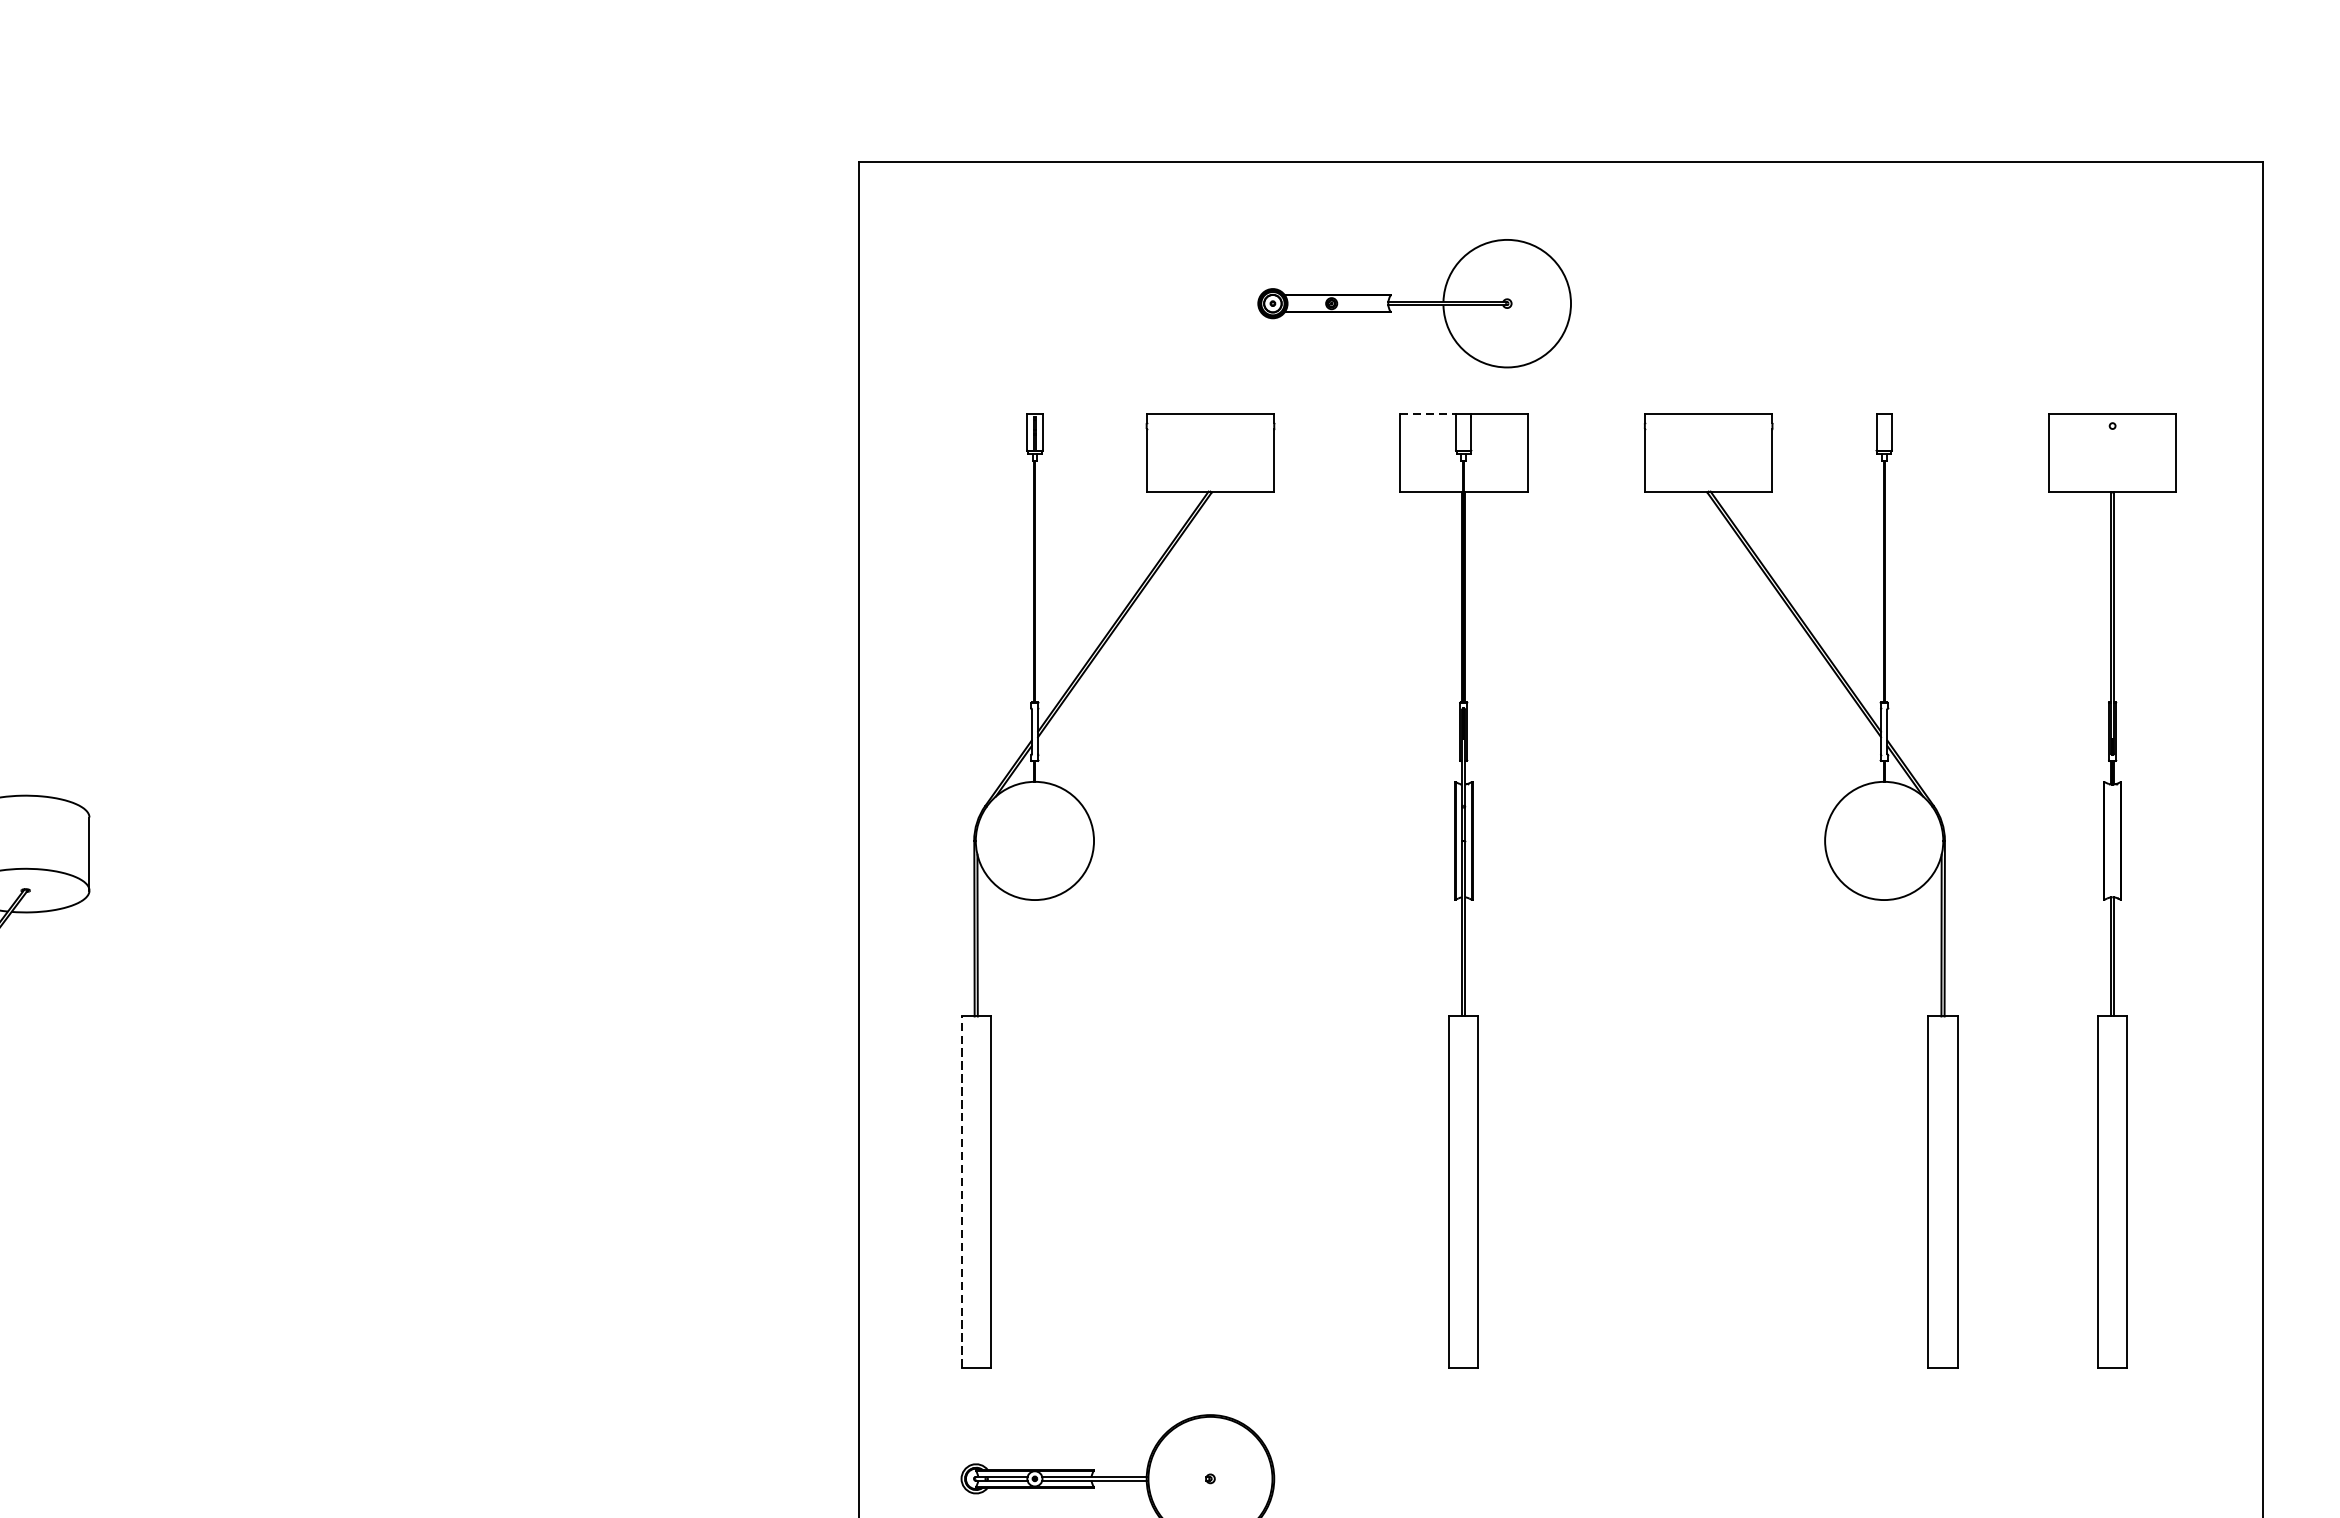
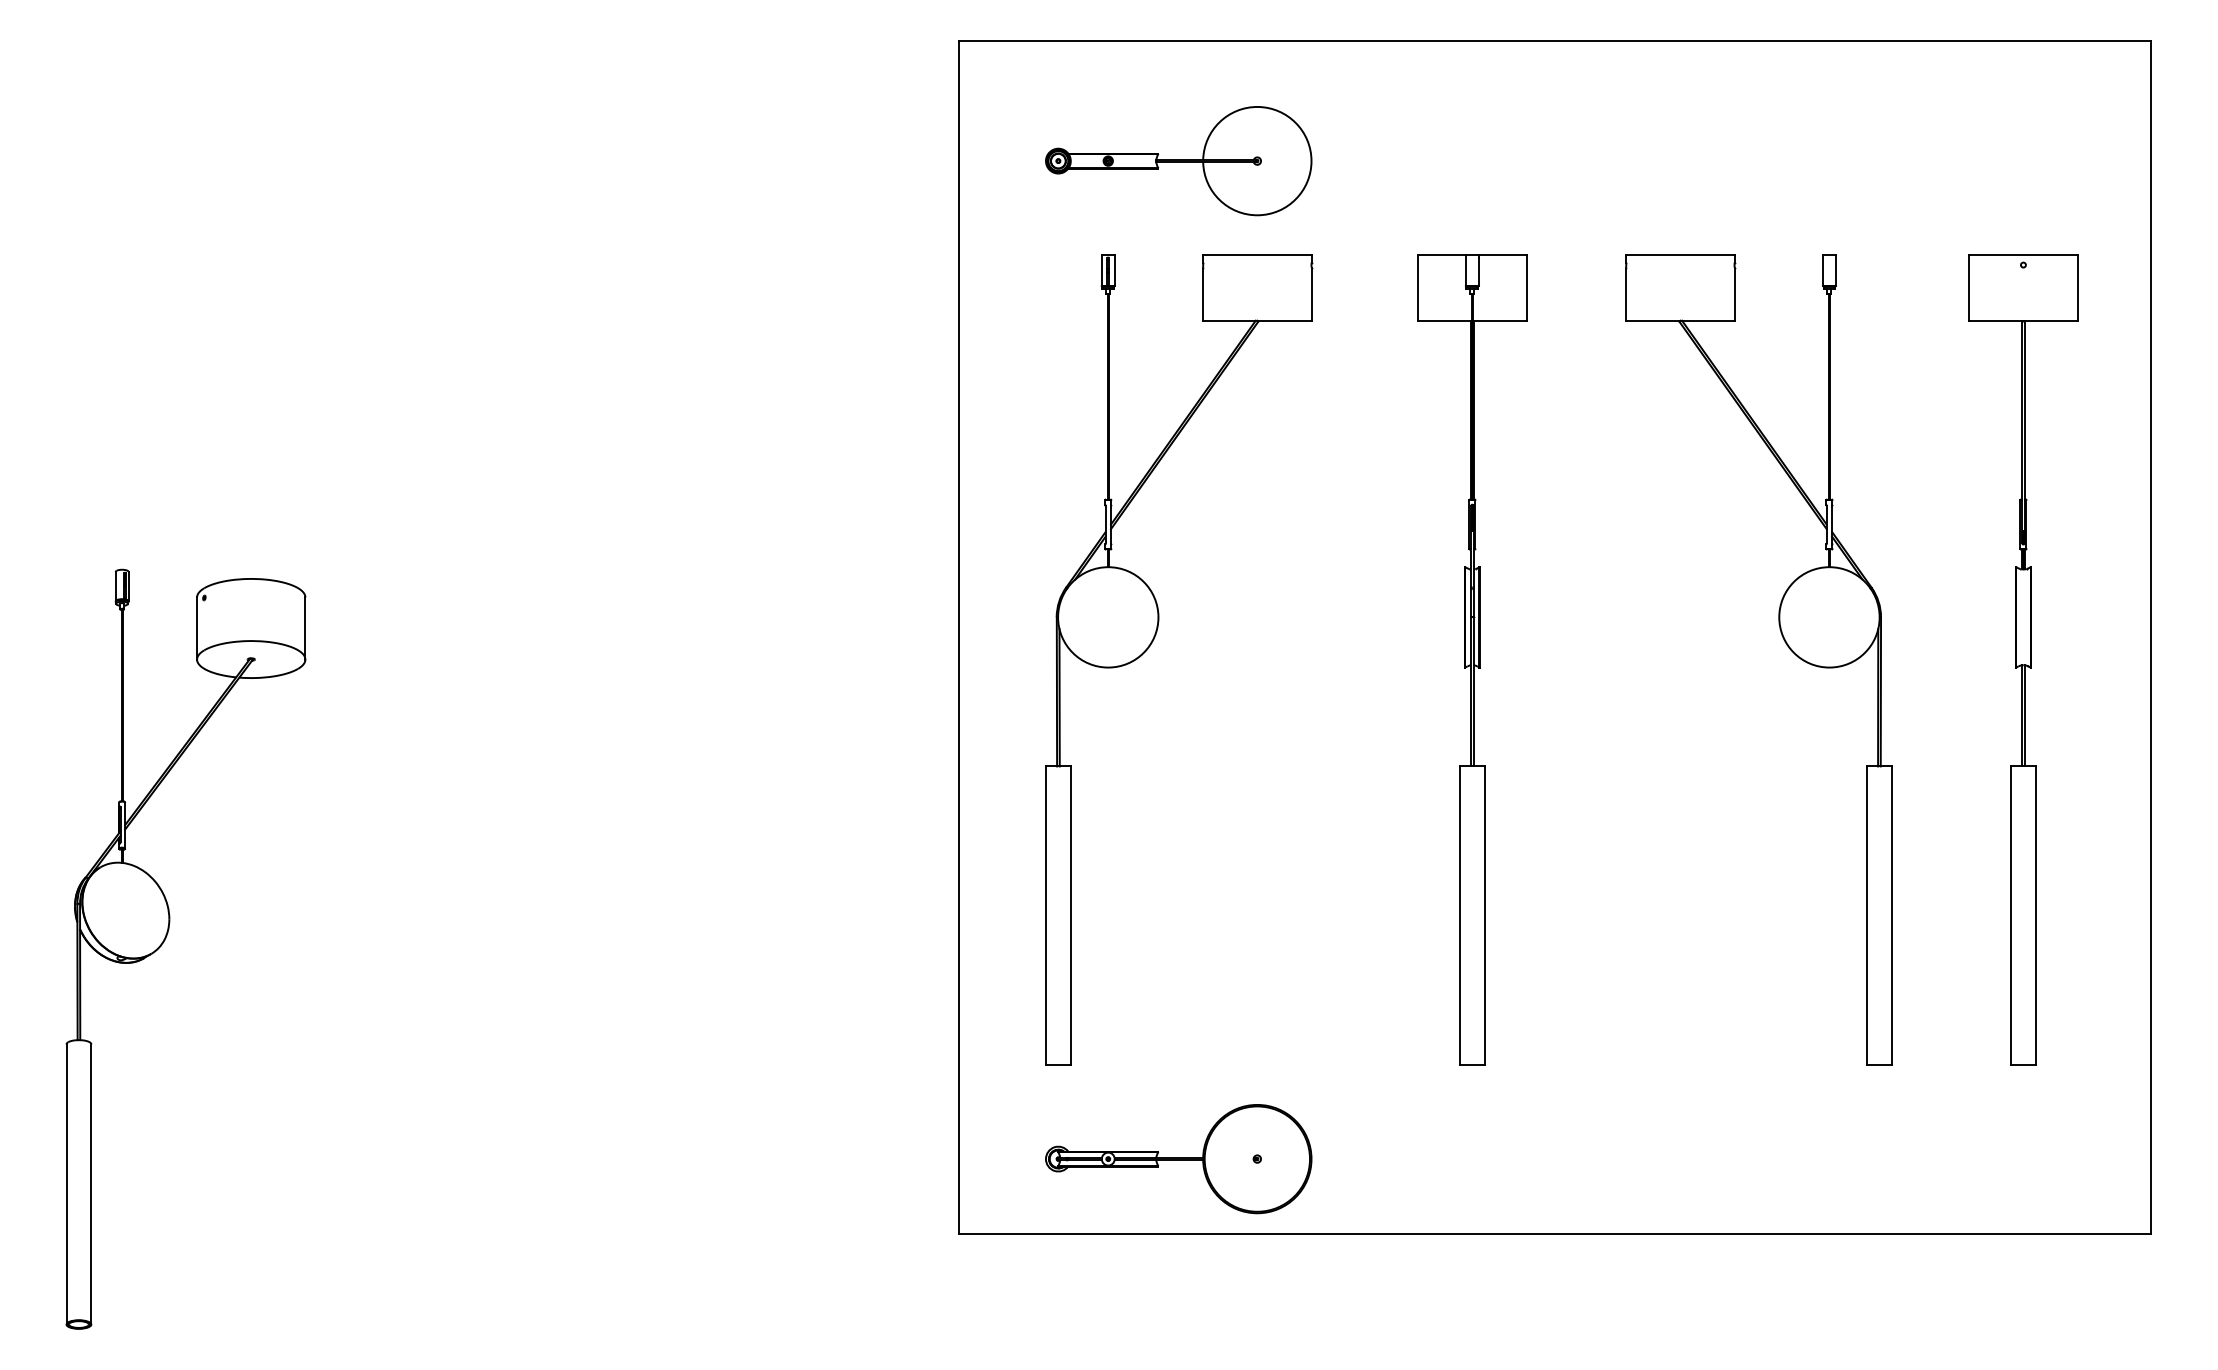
part: (1414, 304) -> (1178, 161), moved
line: (1428, 413) -> (1442, 254), dashed -> solid
line: (960, 1192) -> (1045, 915), dashed -> solid

